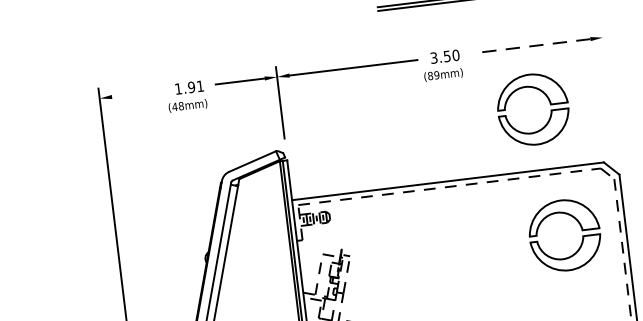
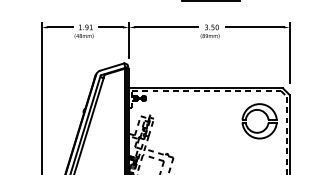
line: (531, 46) -> (254, 27), dashed -> solid
line: (608, 88) -> (289, 52), added
line: (136, 94) -> (59, 27), added
part: (549, 110) -> (259, 59), removed

